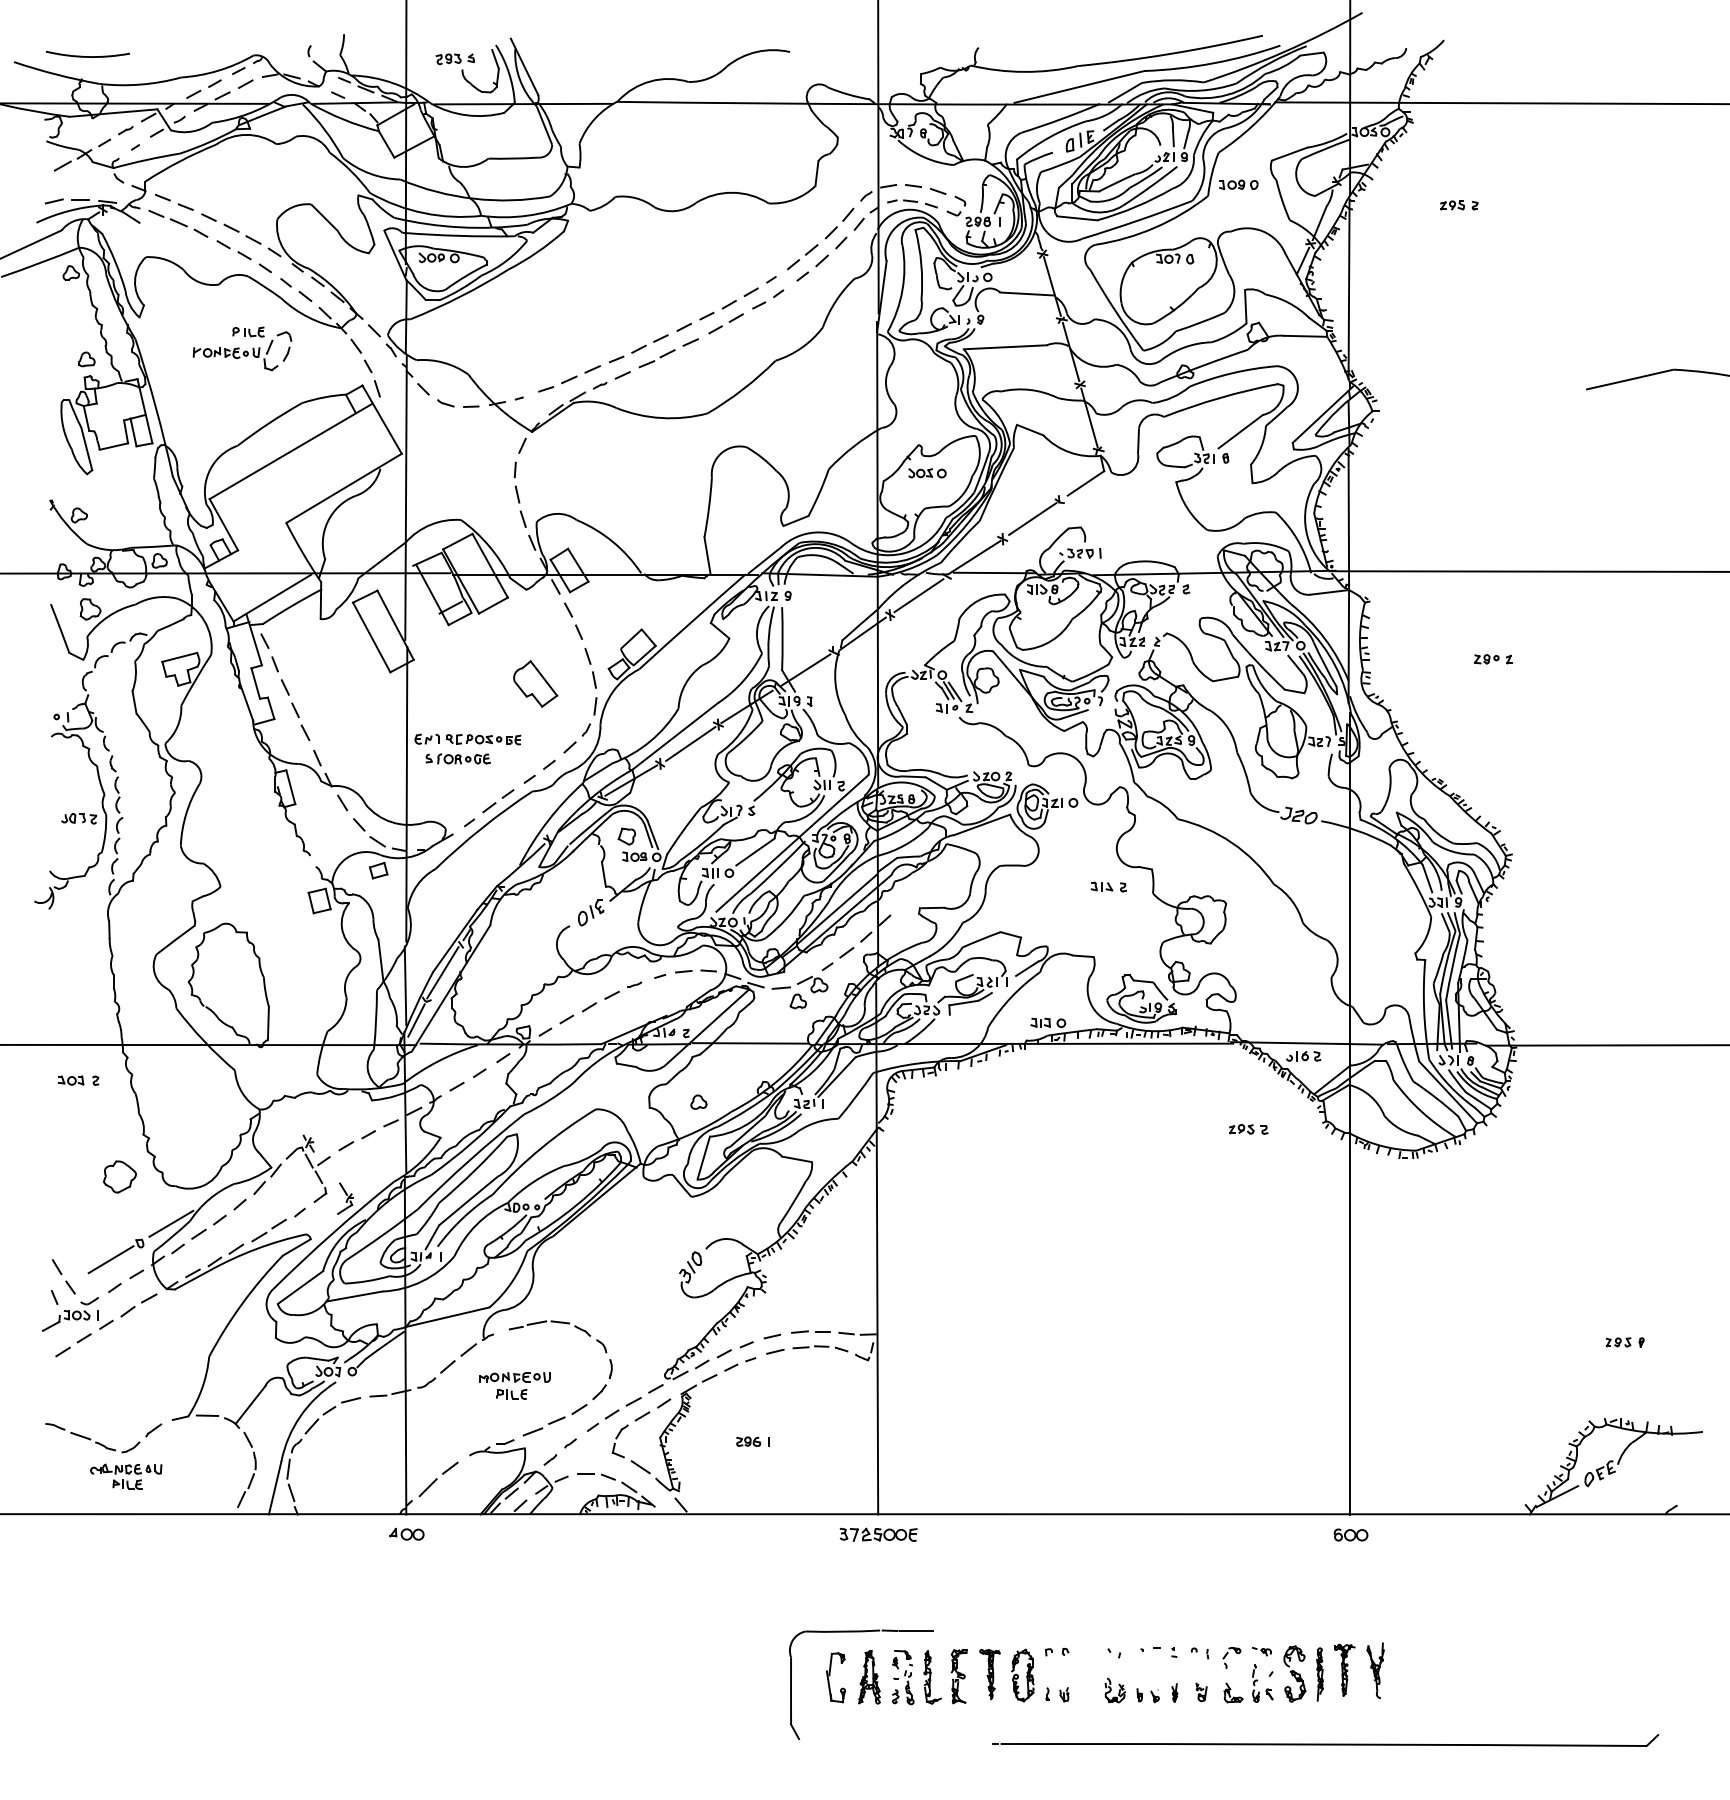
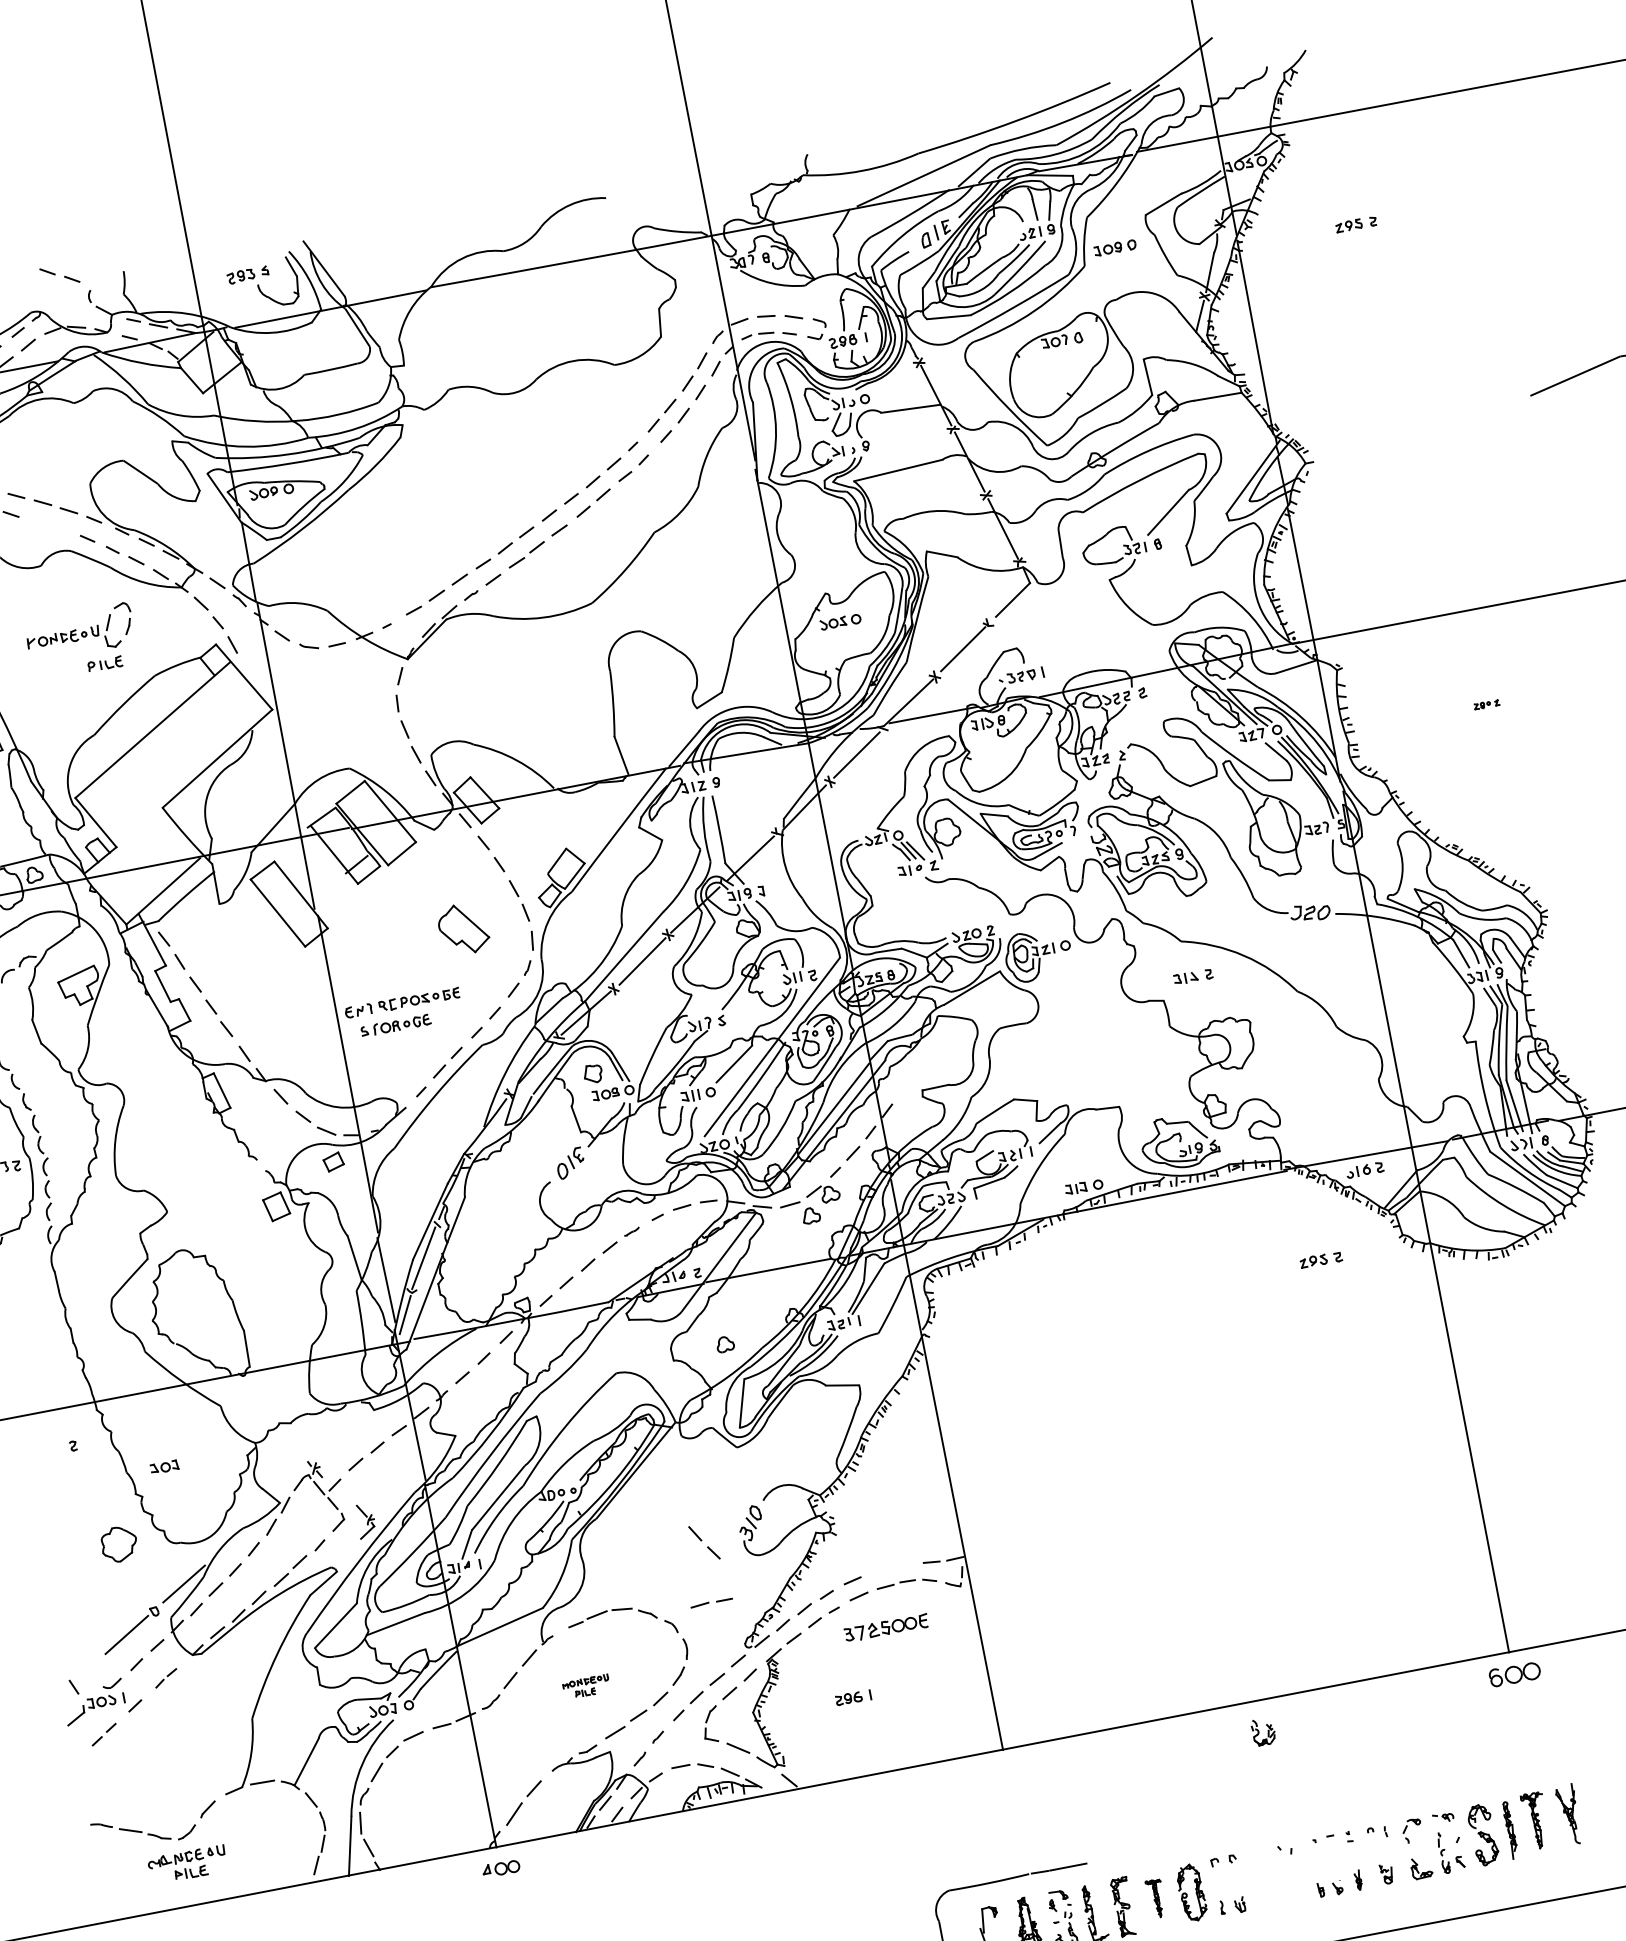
part: (233, 250) -> (59, 276), moved
part: (248, 331) -> (105, 663), moved
part: (1493, 659) -> (1486, 704), size x0.6
part: (1108, 886) -> (1192, 976), moved
part: (71, 1080) -> (165, 1467), moved
part: (63, 1276) -> (704, 1542), moved
part: (138, 1305) -> (165, 1678), size x0.6
part: (810, 1331) -> (711, 1602), moved
part: (73, 1345) -> (104, 1734), size x0.7
part: (514, 1385) -> (585, 1686), size x0.6
part: (878, 1534) -> (886, 1627), moved
part: (1350, 1534) -> (1514, 1673), size x1.4
part: (989, 1674) -> (1155, 1898), size x0.7
part: (1115, 1690) -> (1263, 1731), moved

